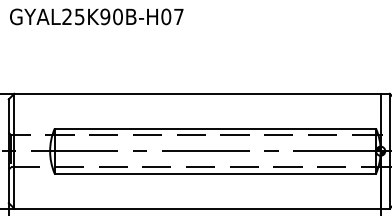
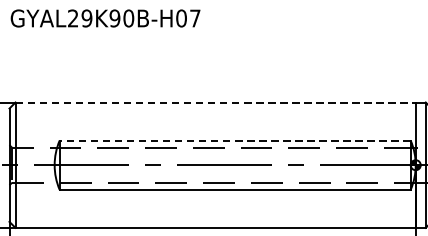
text: (79, 16) -> (86, 18), GYAL25K90B-H07 -> GYAL29K90B-H07
line: (198, 93) -> (216, 102), solid -> dashed
line: (215, 128) -> (235, 140), solid -> dashed

